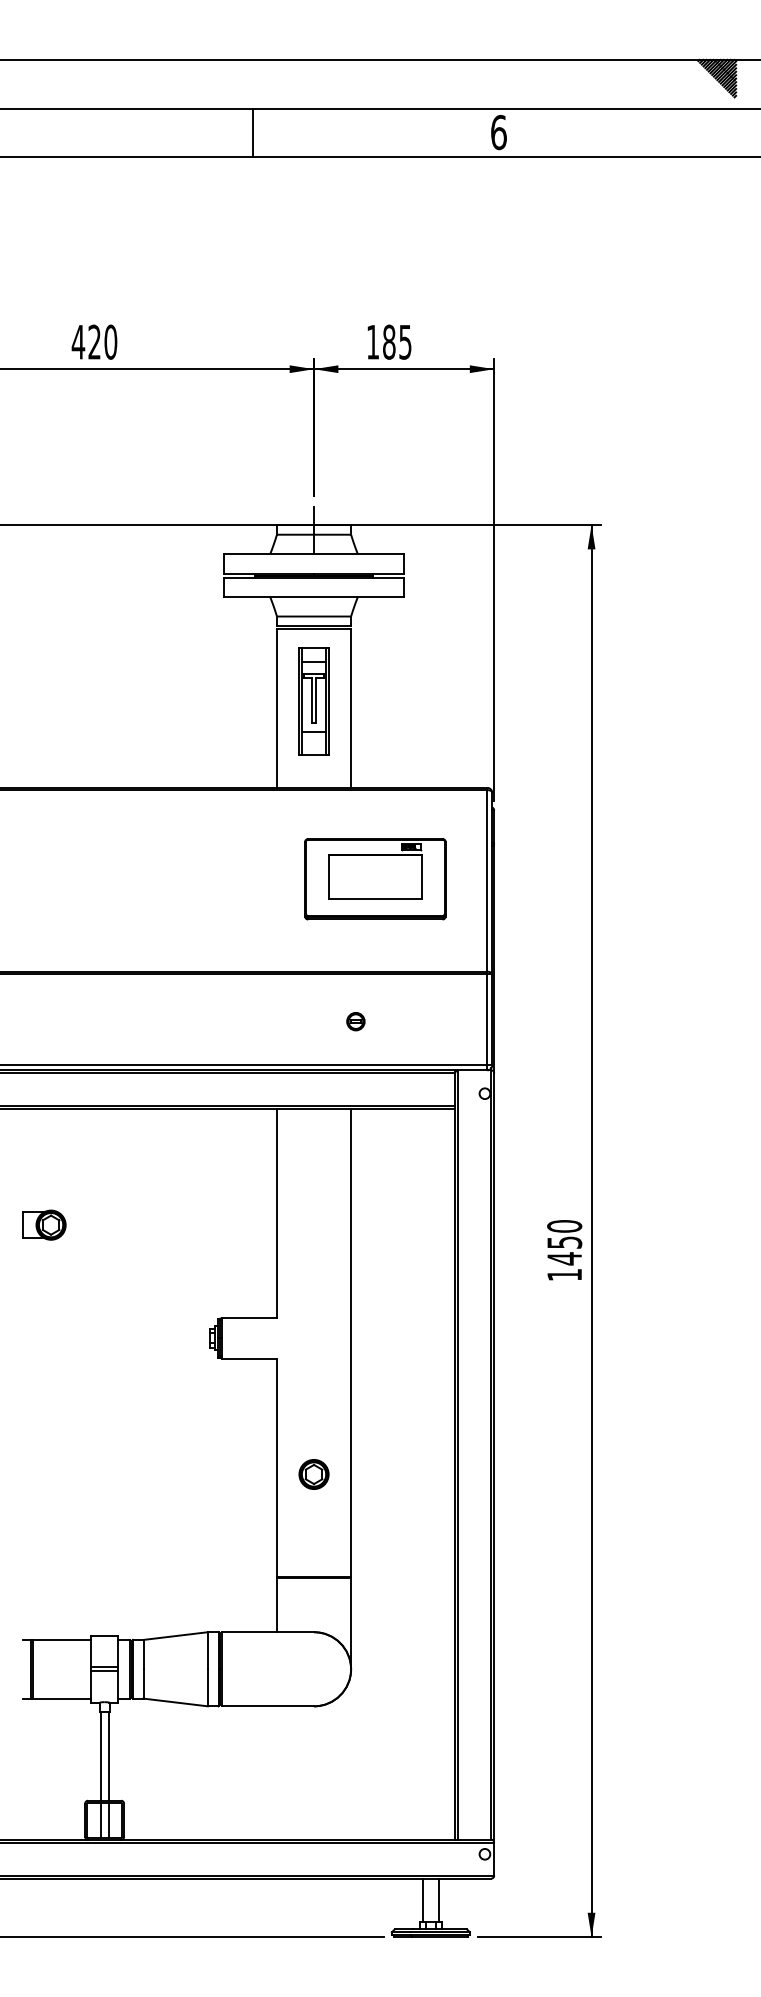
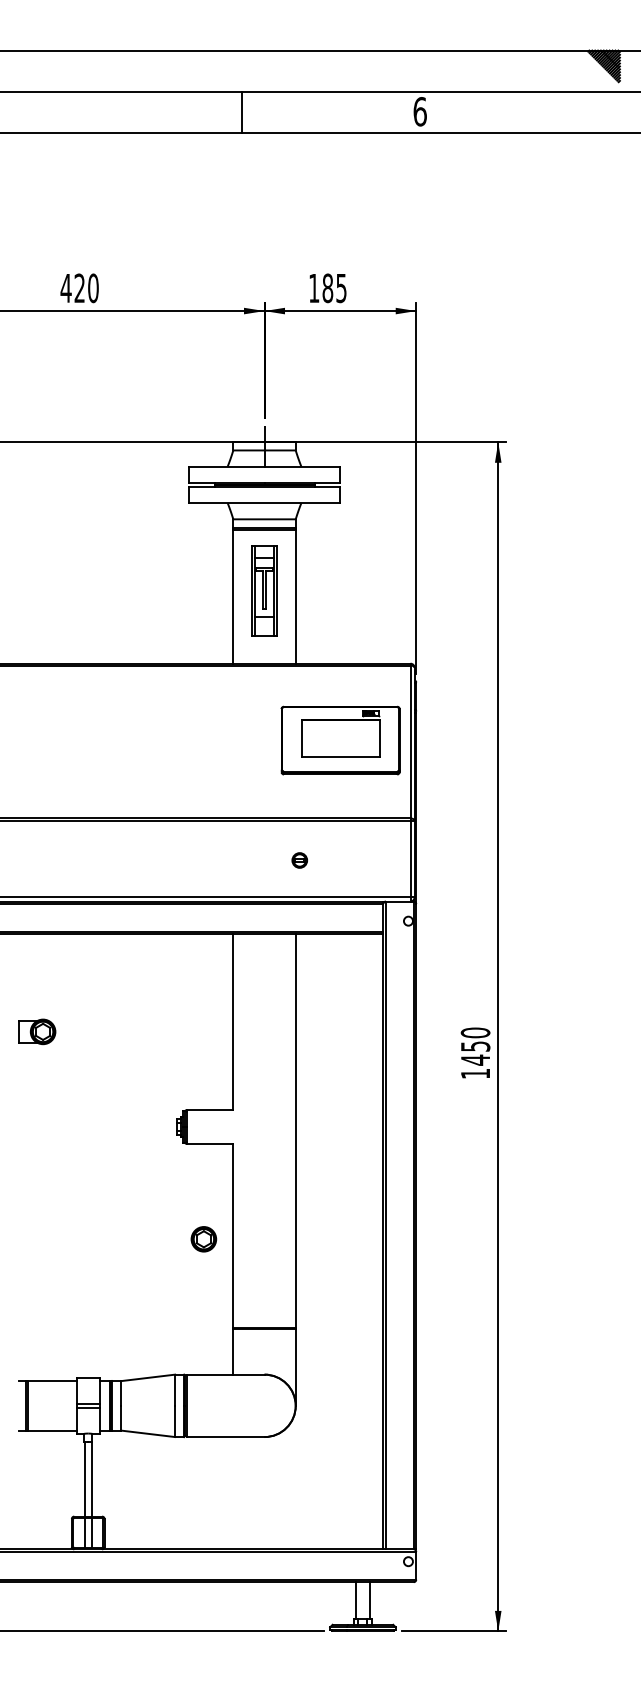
line: (253, 132) -> (242, 111), moved
part: (375, 879) -> (340, 740), moved
part: (313, 1474) -> (203, 1239), moved

